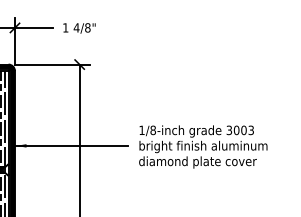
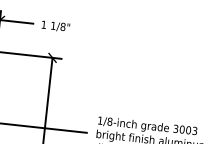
text: (76, 27) -> (53, 25), 4/8" -> 1/8"

